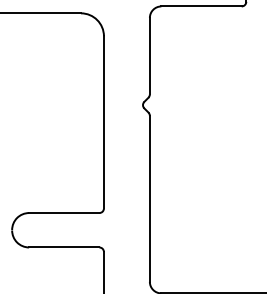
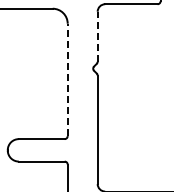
line: (149, 55) -> (97, 36), solid -> dashed
line: (103, 121) -> (67, 79), solid -> dashed

